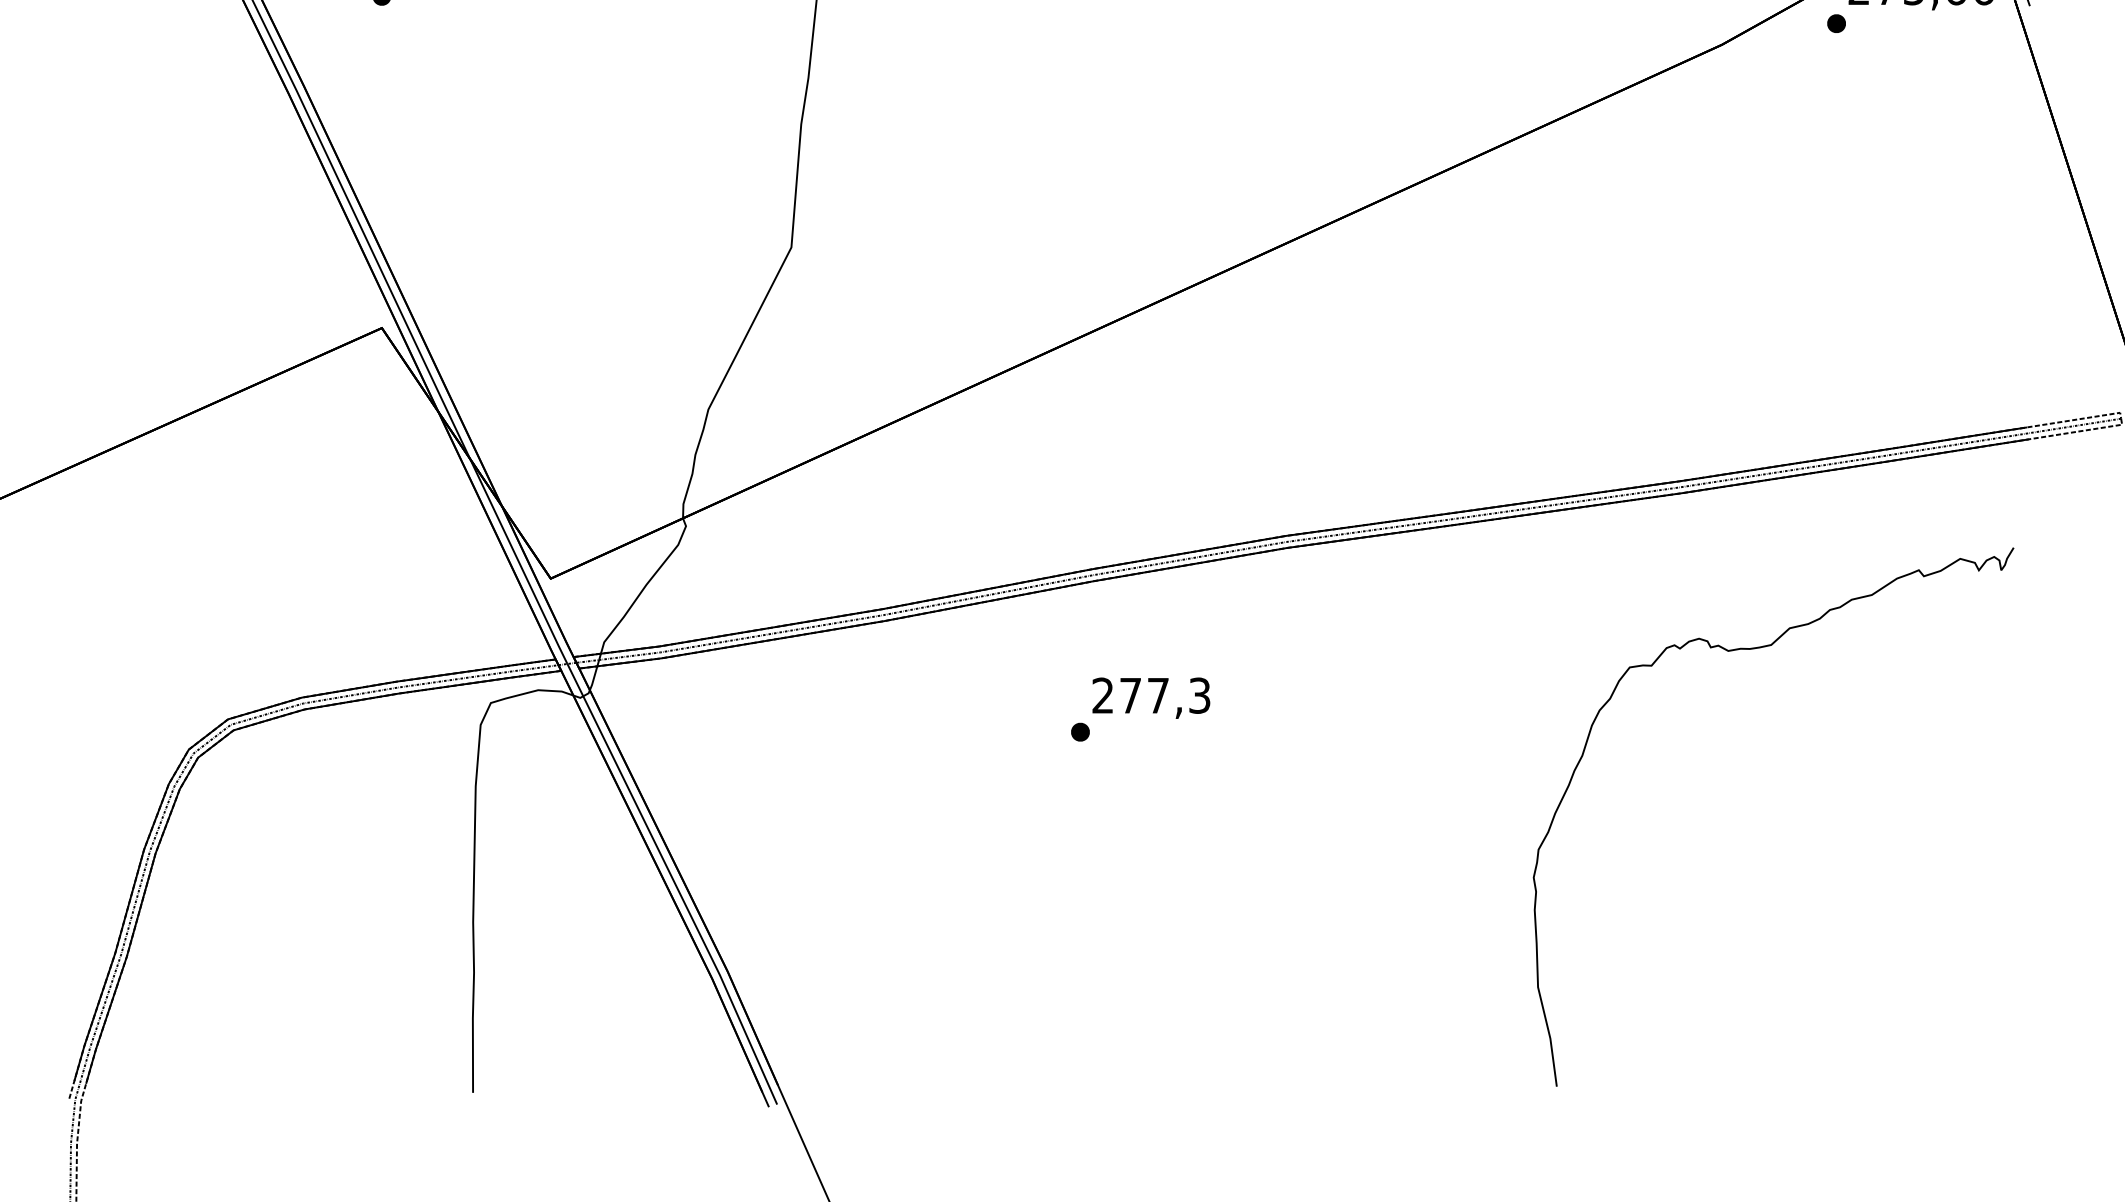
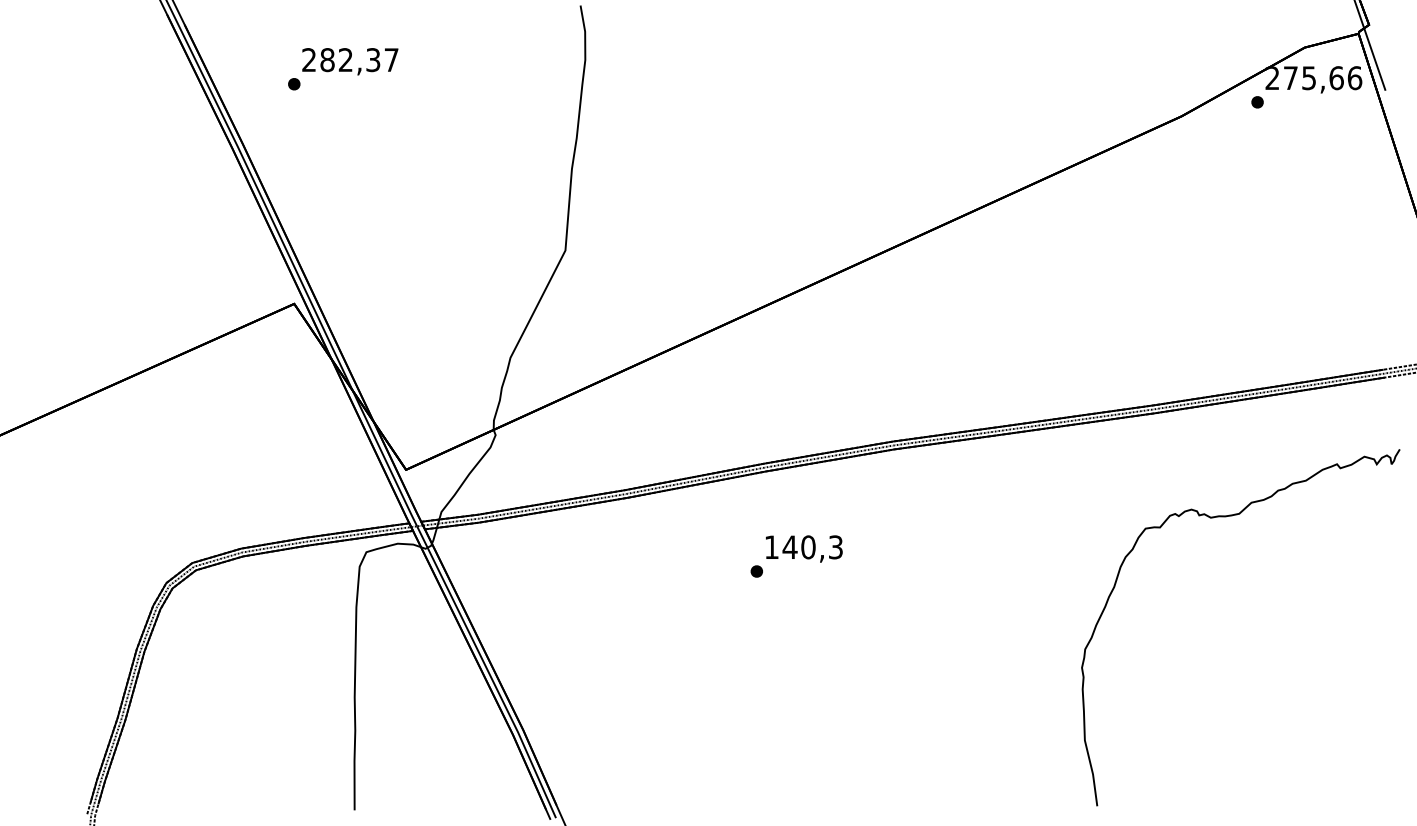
curve: (1751, 650) -> (1226, 517), moved
text: (1129, 695) -> (789, 547), 277,3 -> 140,3

